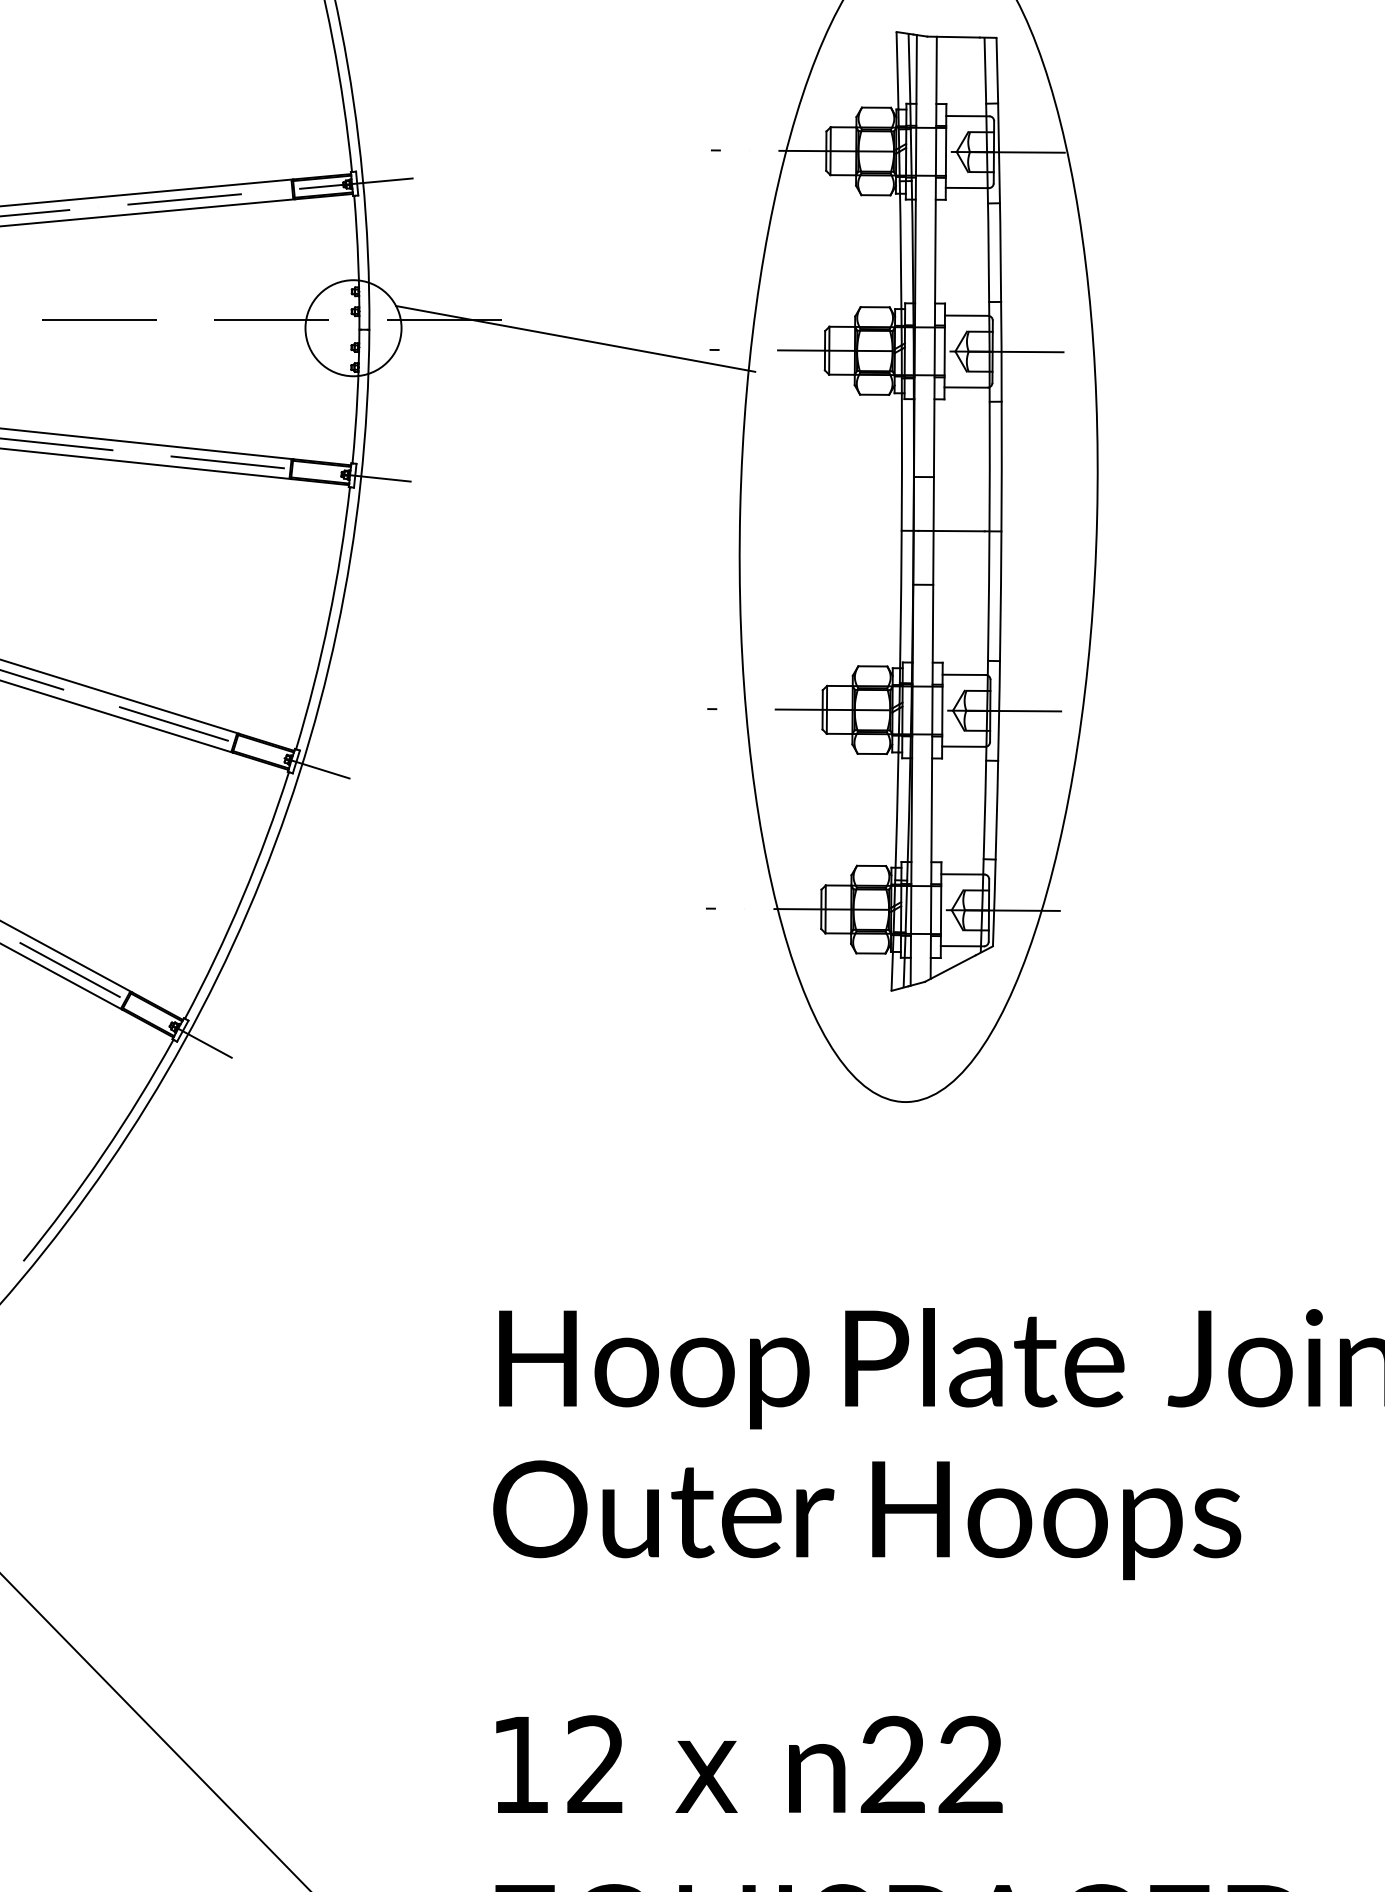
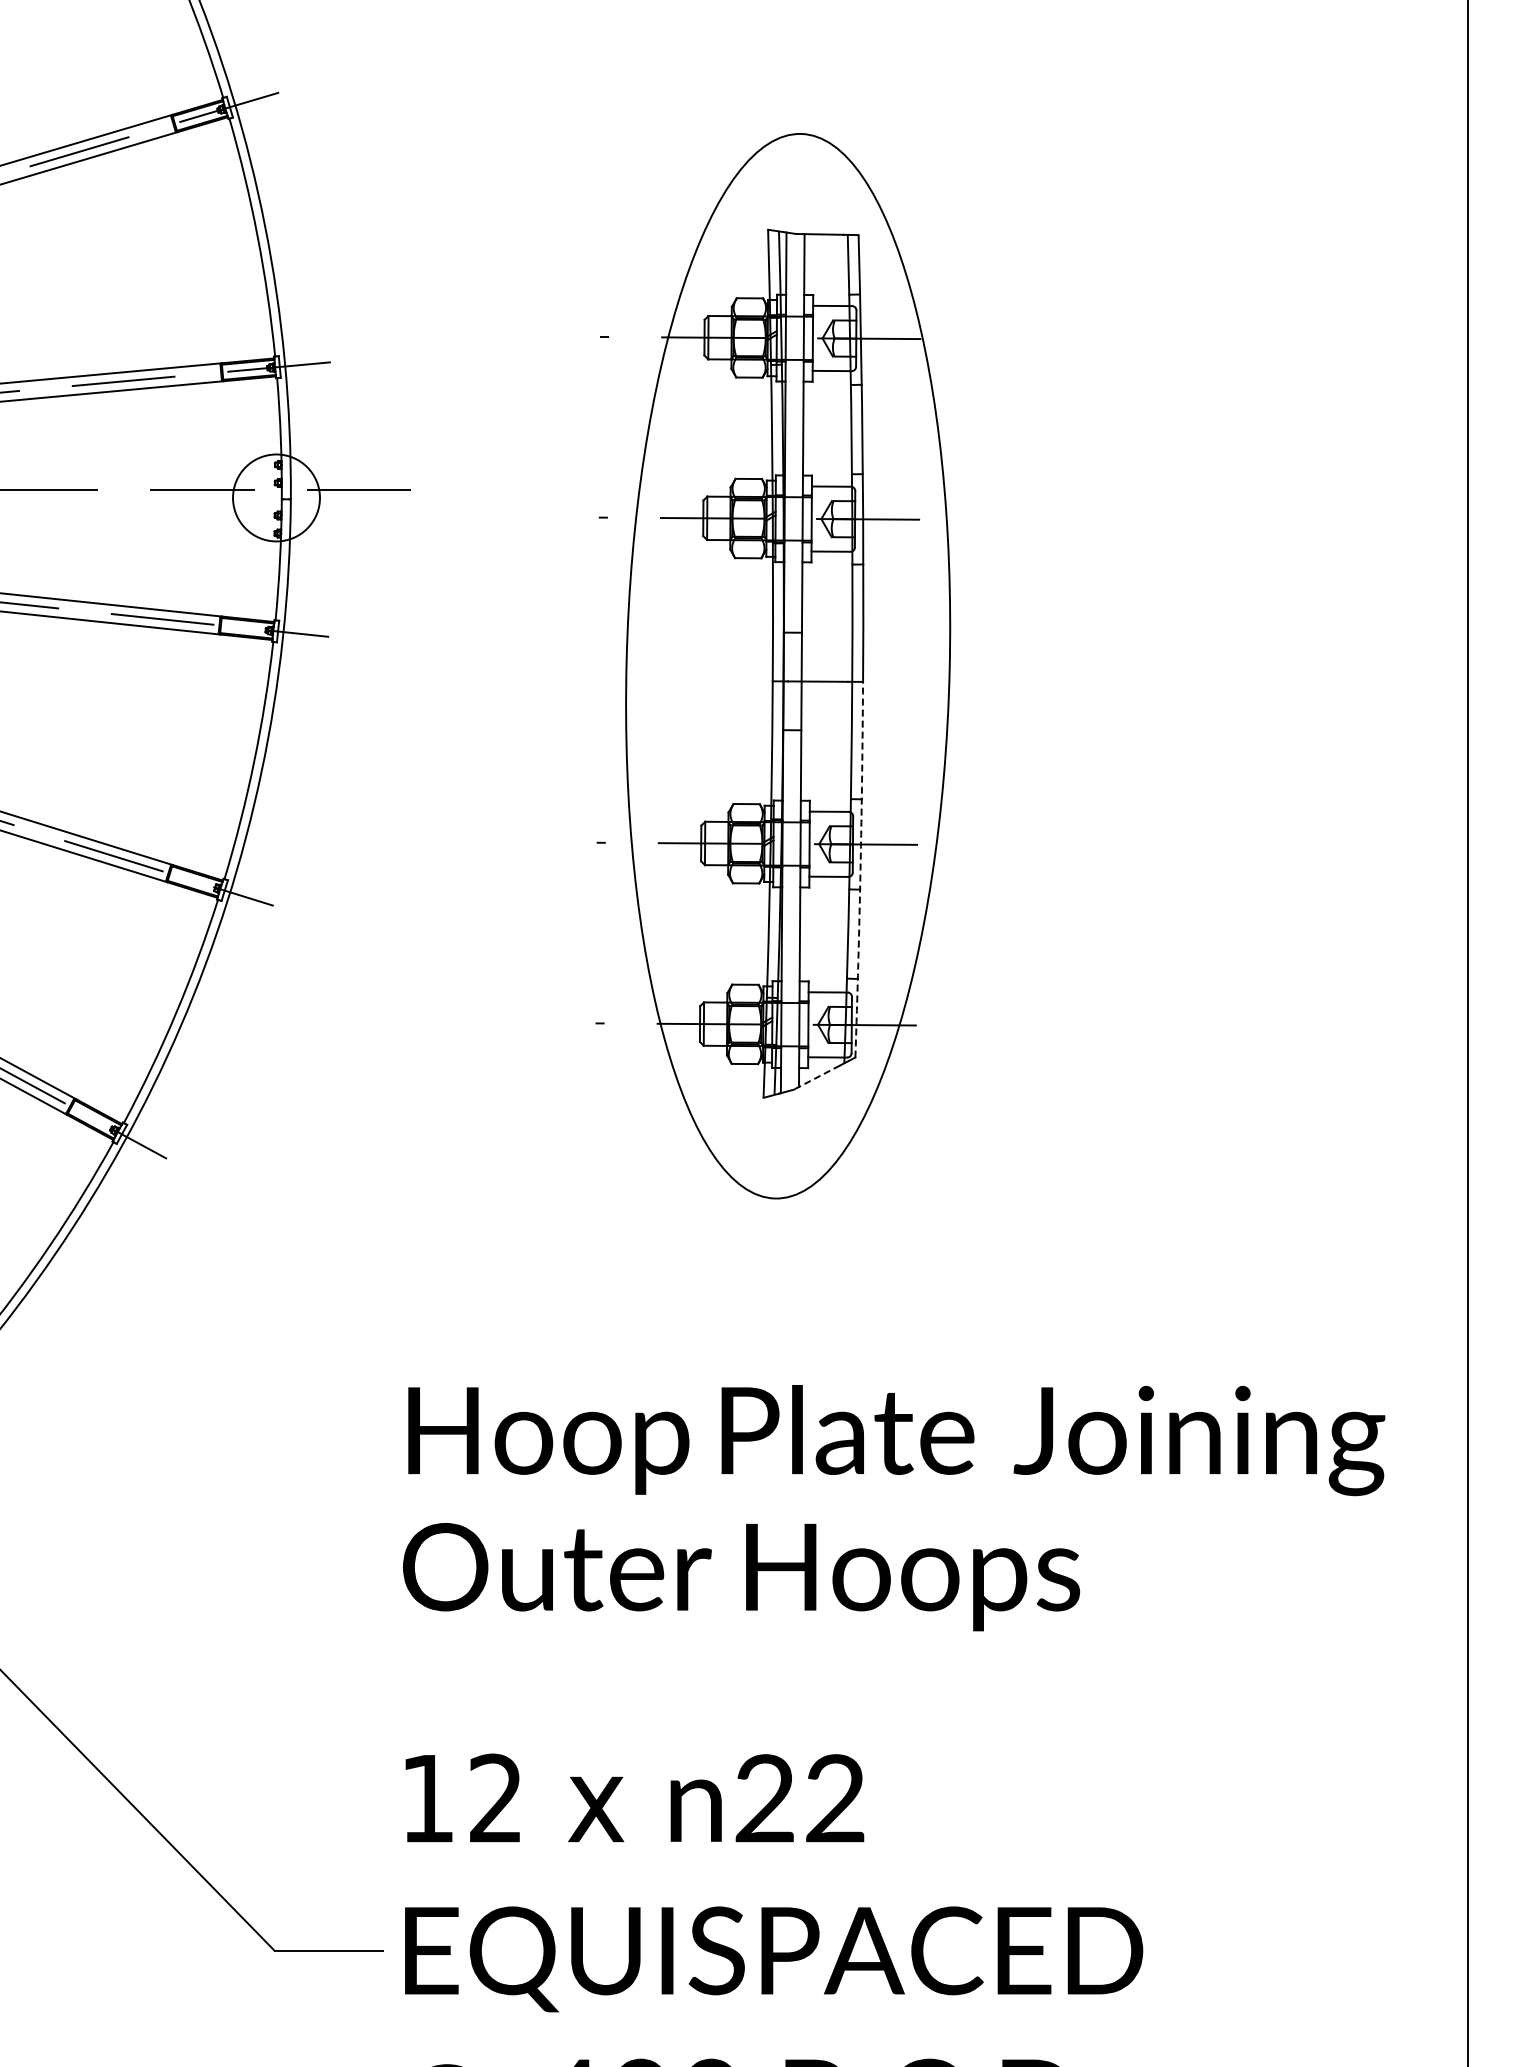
line: (575, 338) -> (477, 507), removed
arc: (998, 738) -> (860, 869), solid -> dashed
line: (950, 968) -> (816, 1077), solid -> dashed

